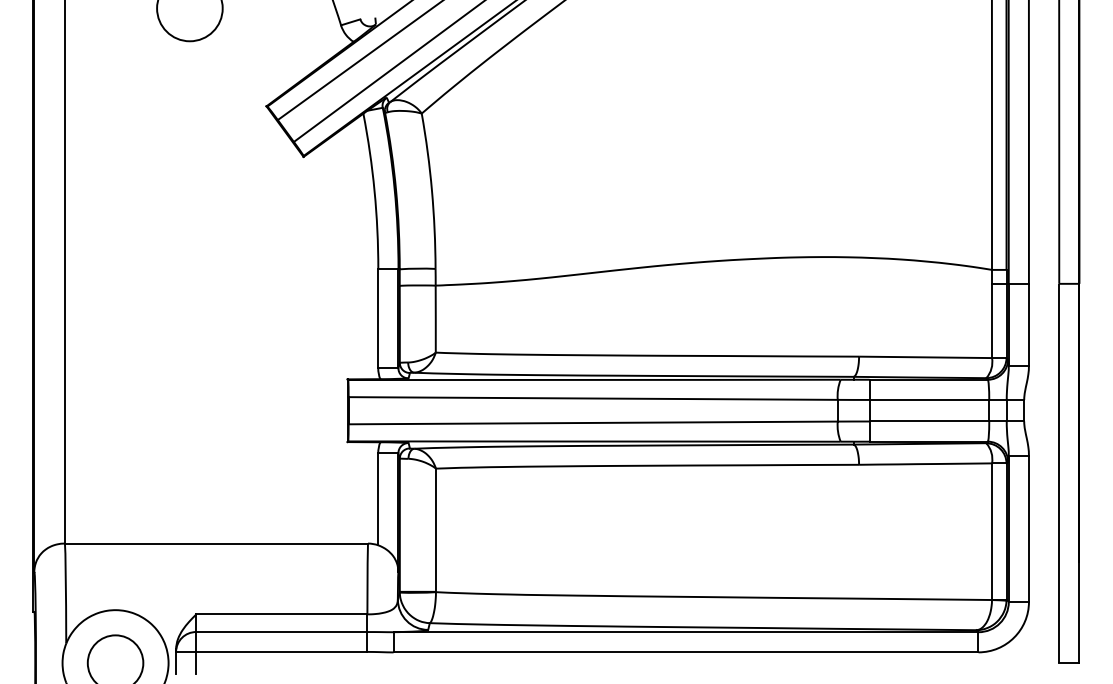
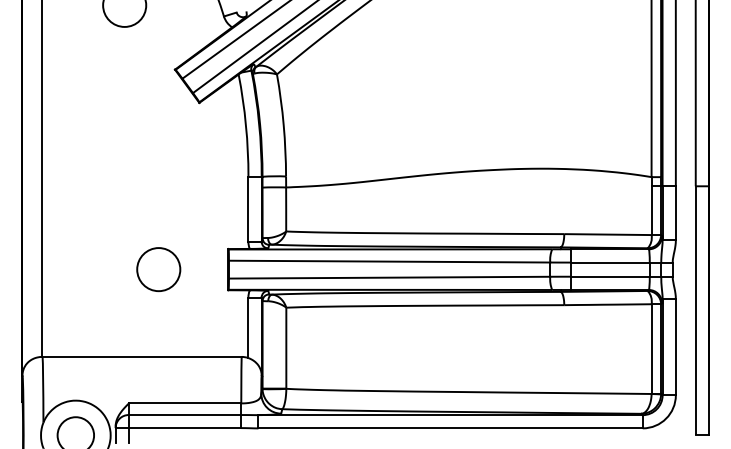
circle: (241, 410) -> (158, 269), added

